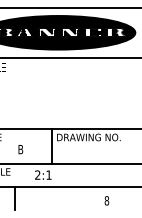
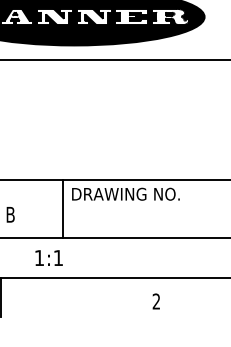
text: (37, 174) -> (38, 256), 2:1 -> 1:1
text: (106, 200) -> (155, 300), 8 -> 2

